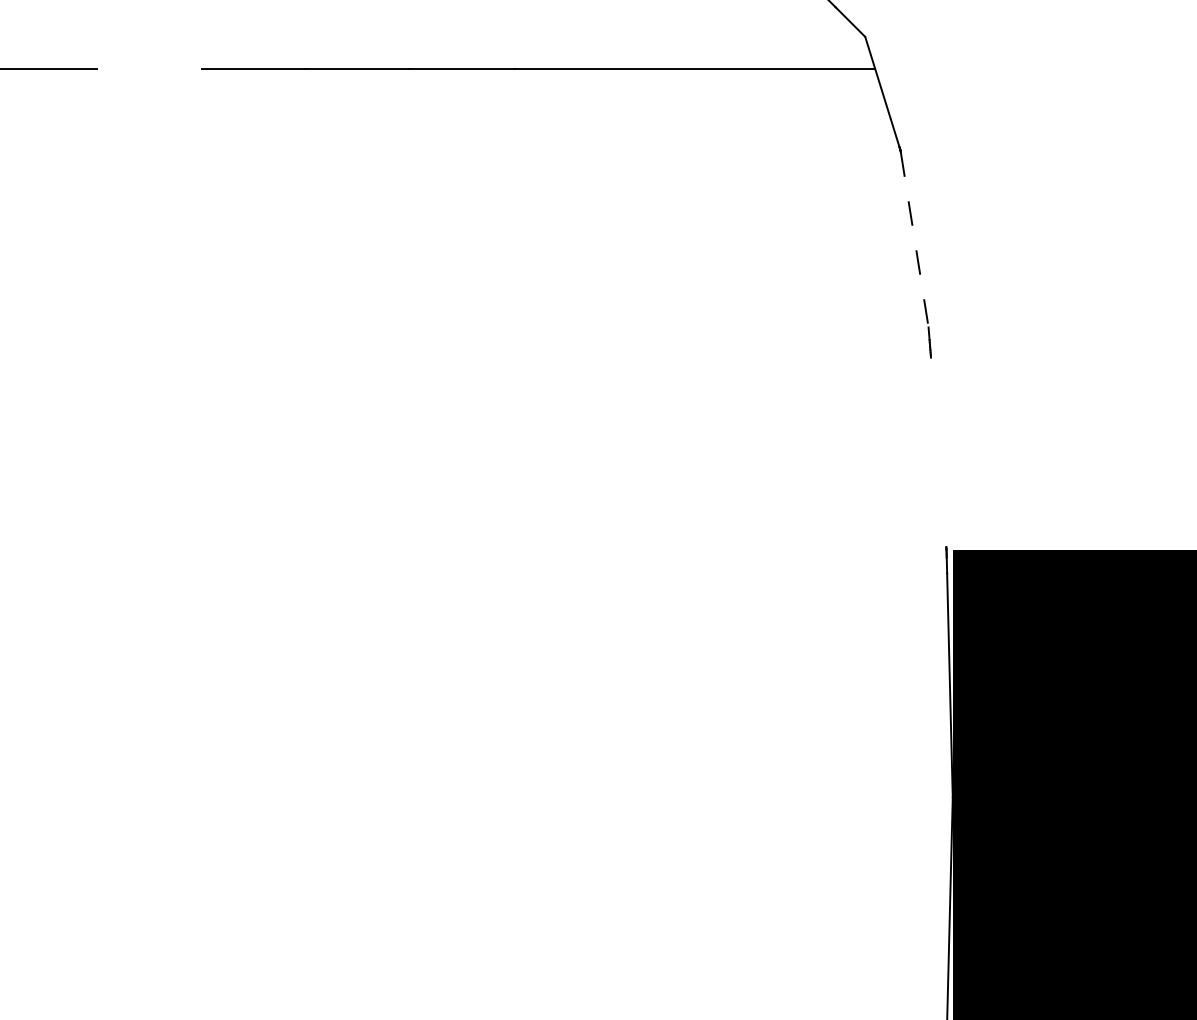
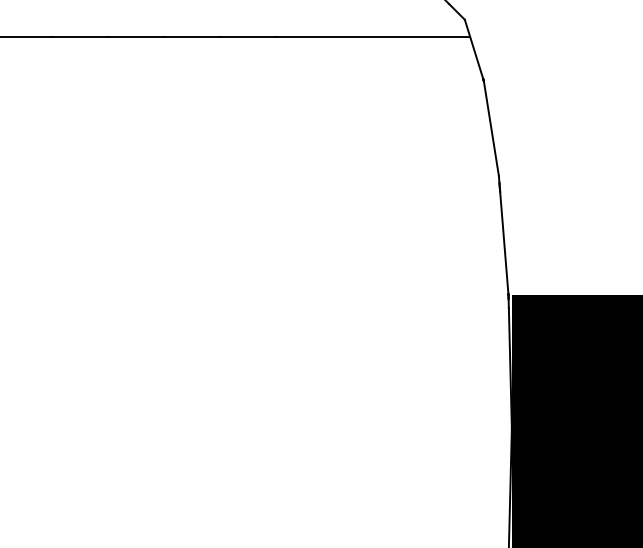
line: (150, 68) -> (80, 36), added
line: (914, 239) -> (491, 128), dashed -> solid
line: (939, 451) -> (504, 242), added

